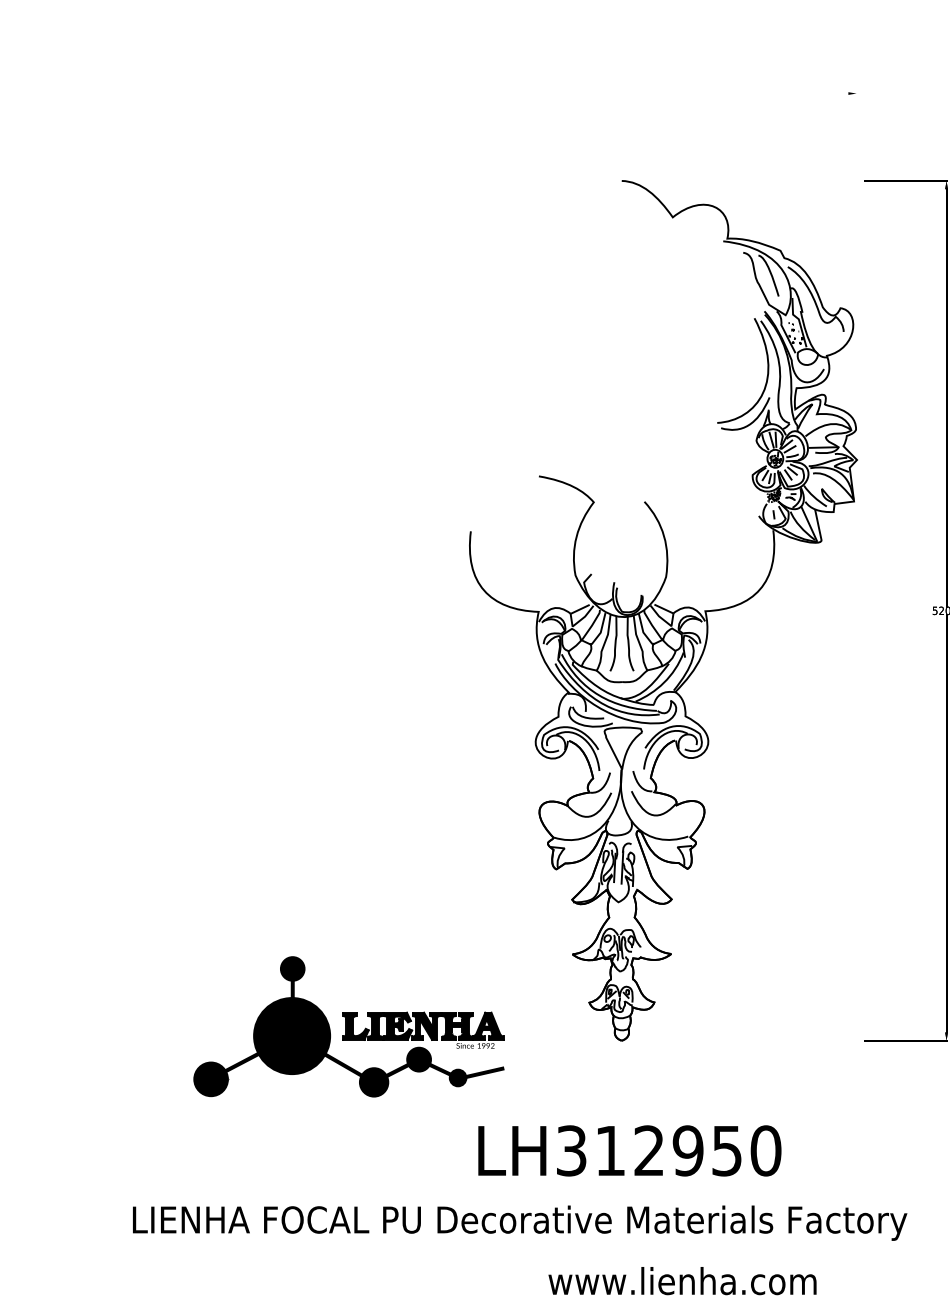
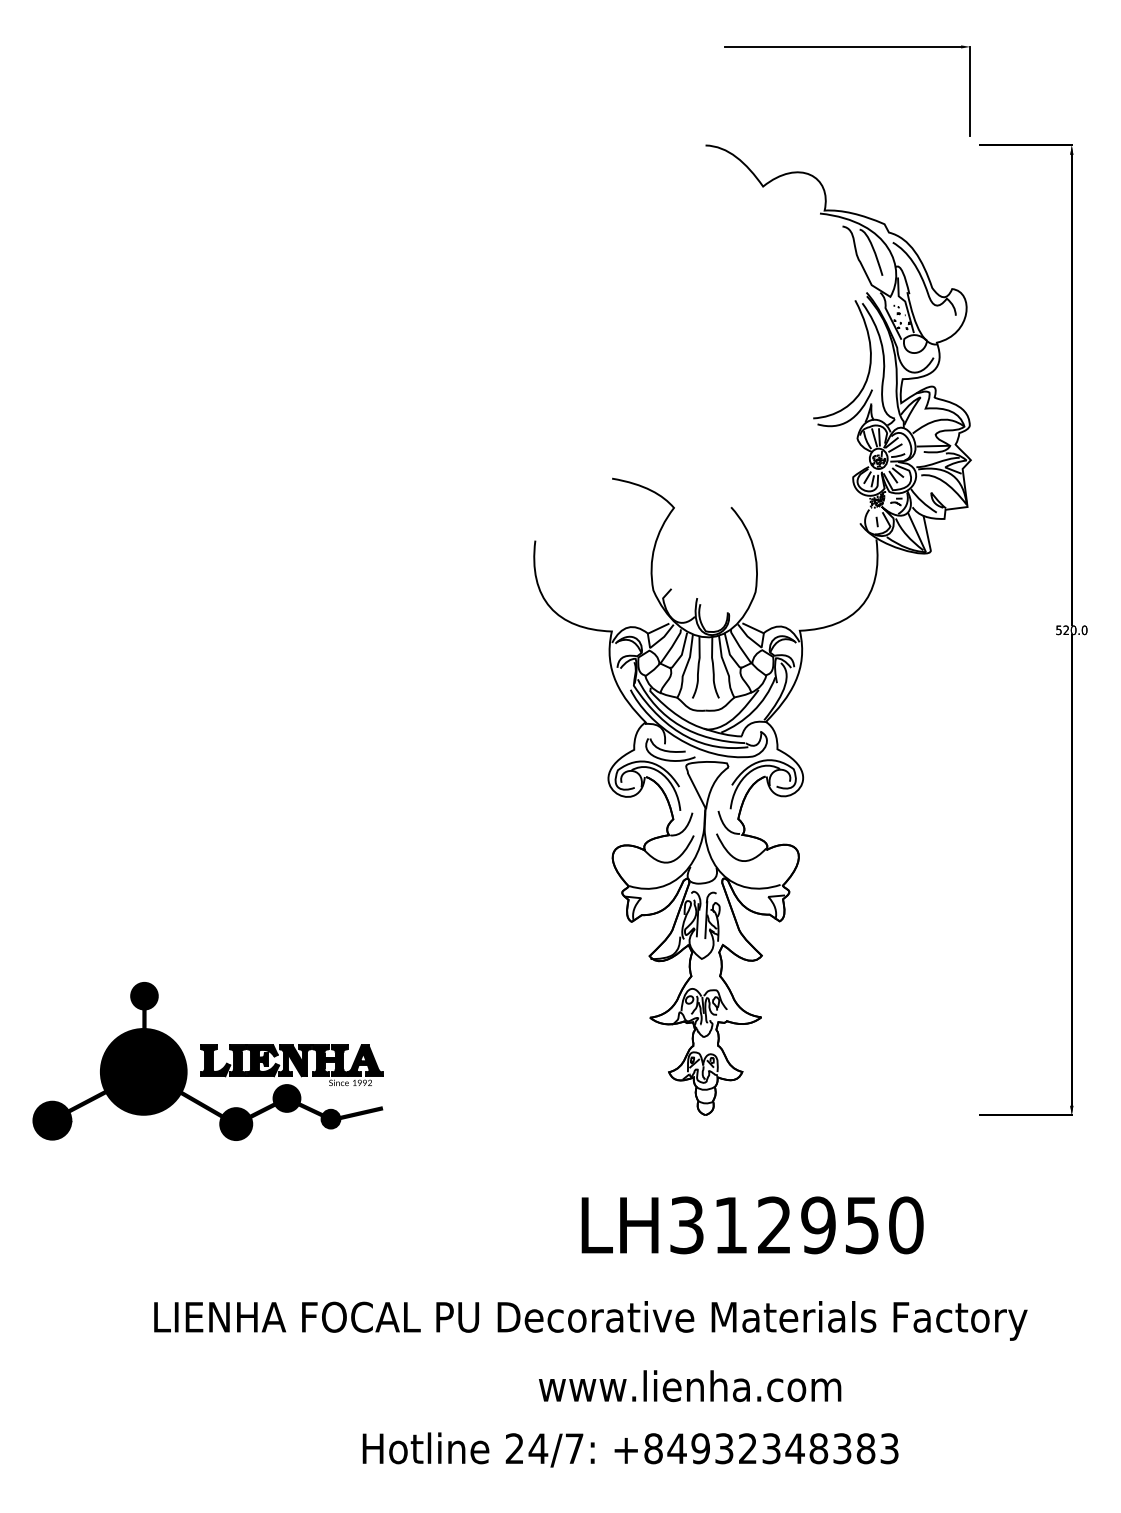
line: (744, 93) -> (843, 46), added
line: (856, 133) -> (970, 91), added
part: (348, 1026) -> (207, 1061), moved
text: (629, 1151) -> (752, 1225), moved
text: (682, 1281) -> (690, 1386), moved

